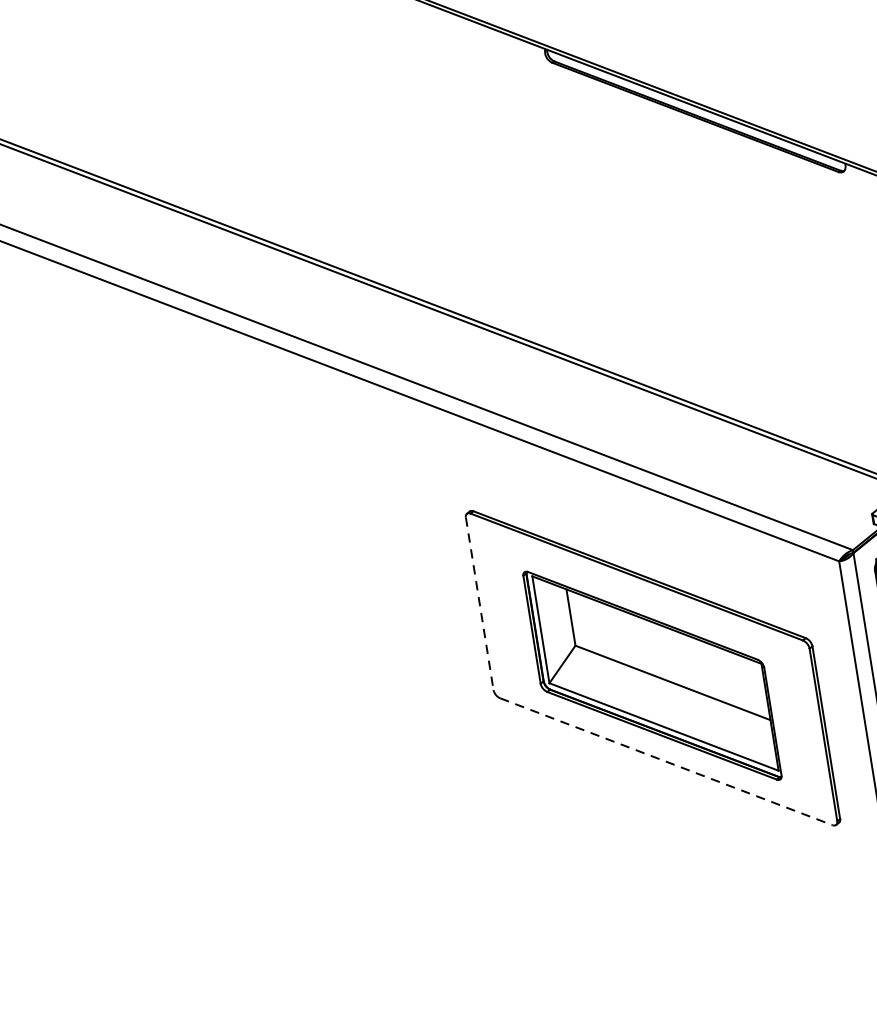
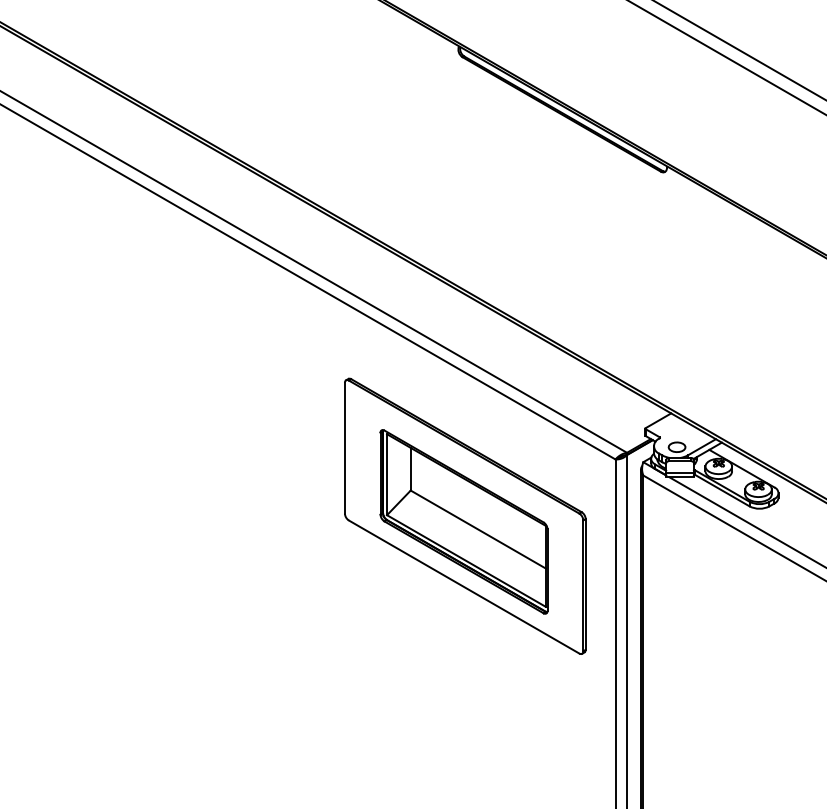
line: (479, 604) -> (344, 448), dashed -> solid
line: (666, 762) -> (464, 587), dashed -> solid

